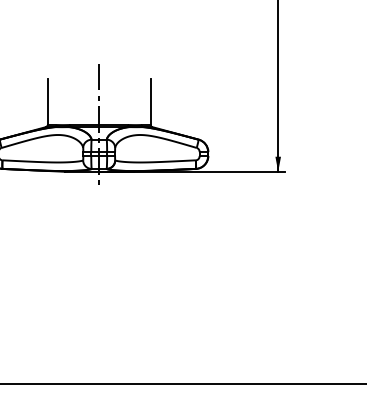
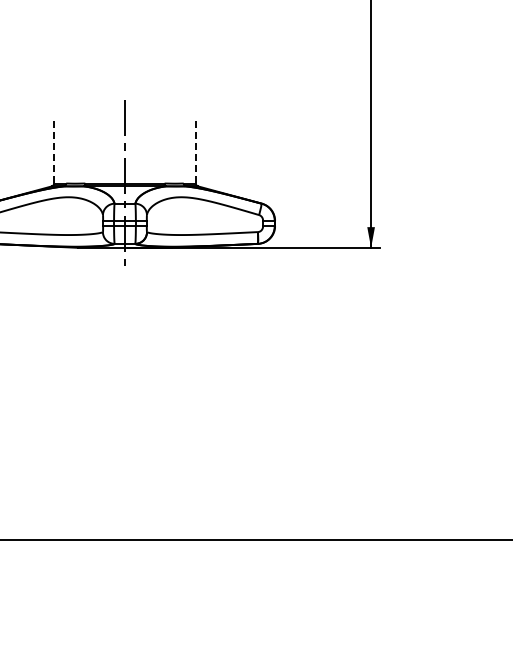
line: (47, 102) -> (54, 152), solid -> dashed
line: (150, 102) -> (195, 152), solid -> dashed

